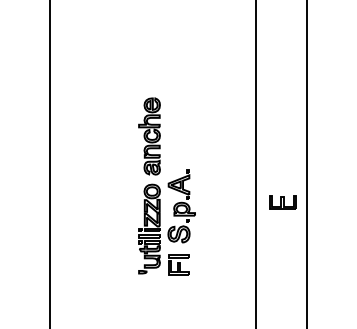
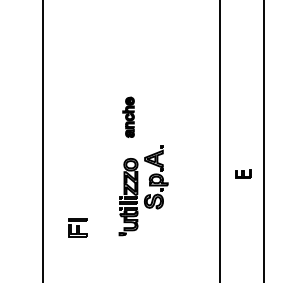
part: (149, 136) -> (128, 117), size x0.6
part: (282, 202) -> (242, 174), size x0.7
part: (178, 264) -> (77, 227), moved

